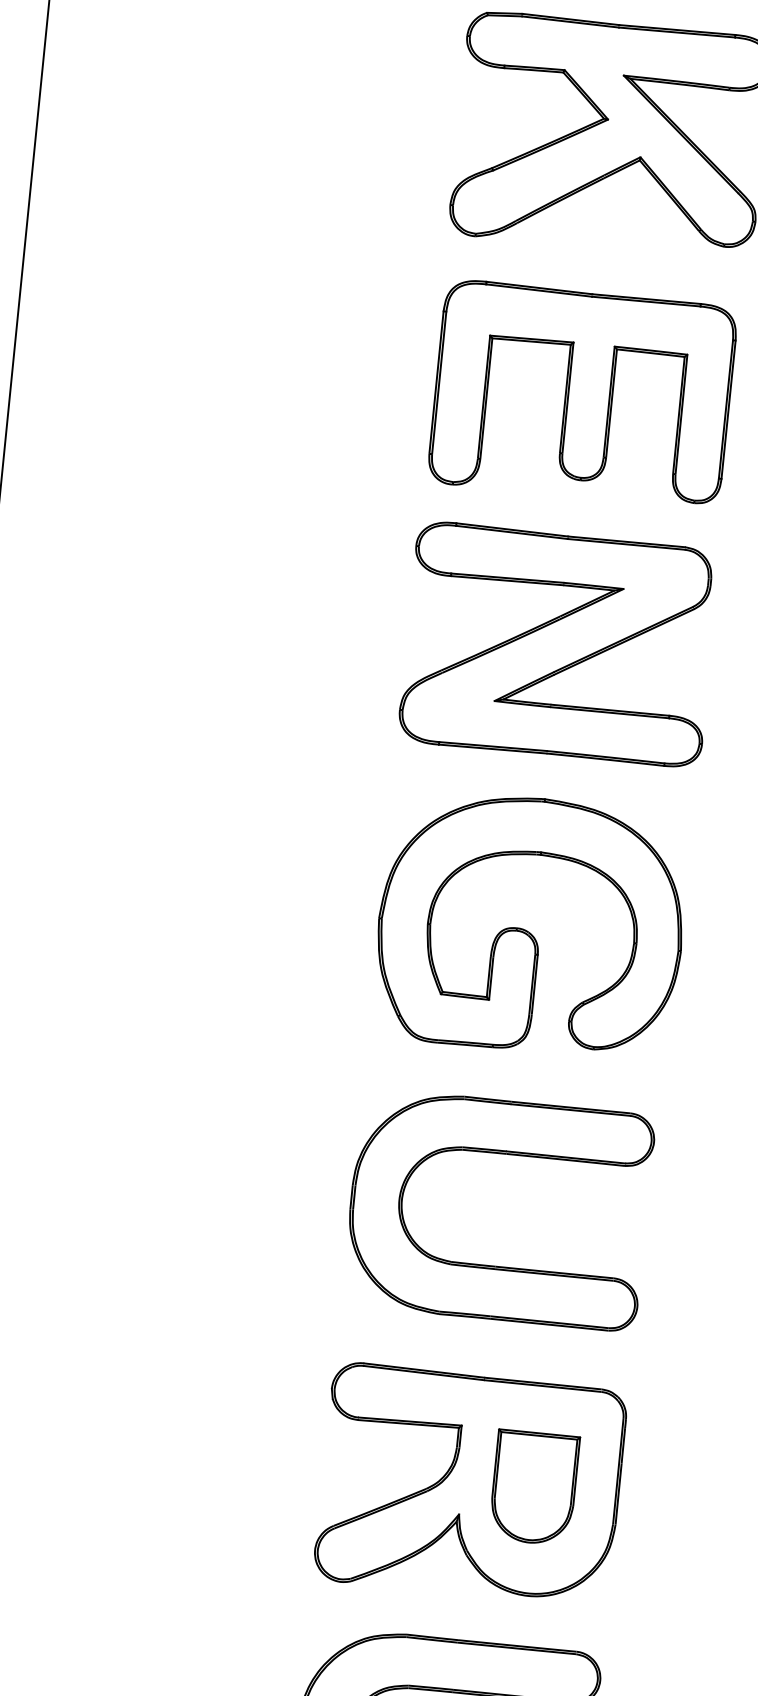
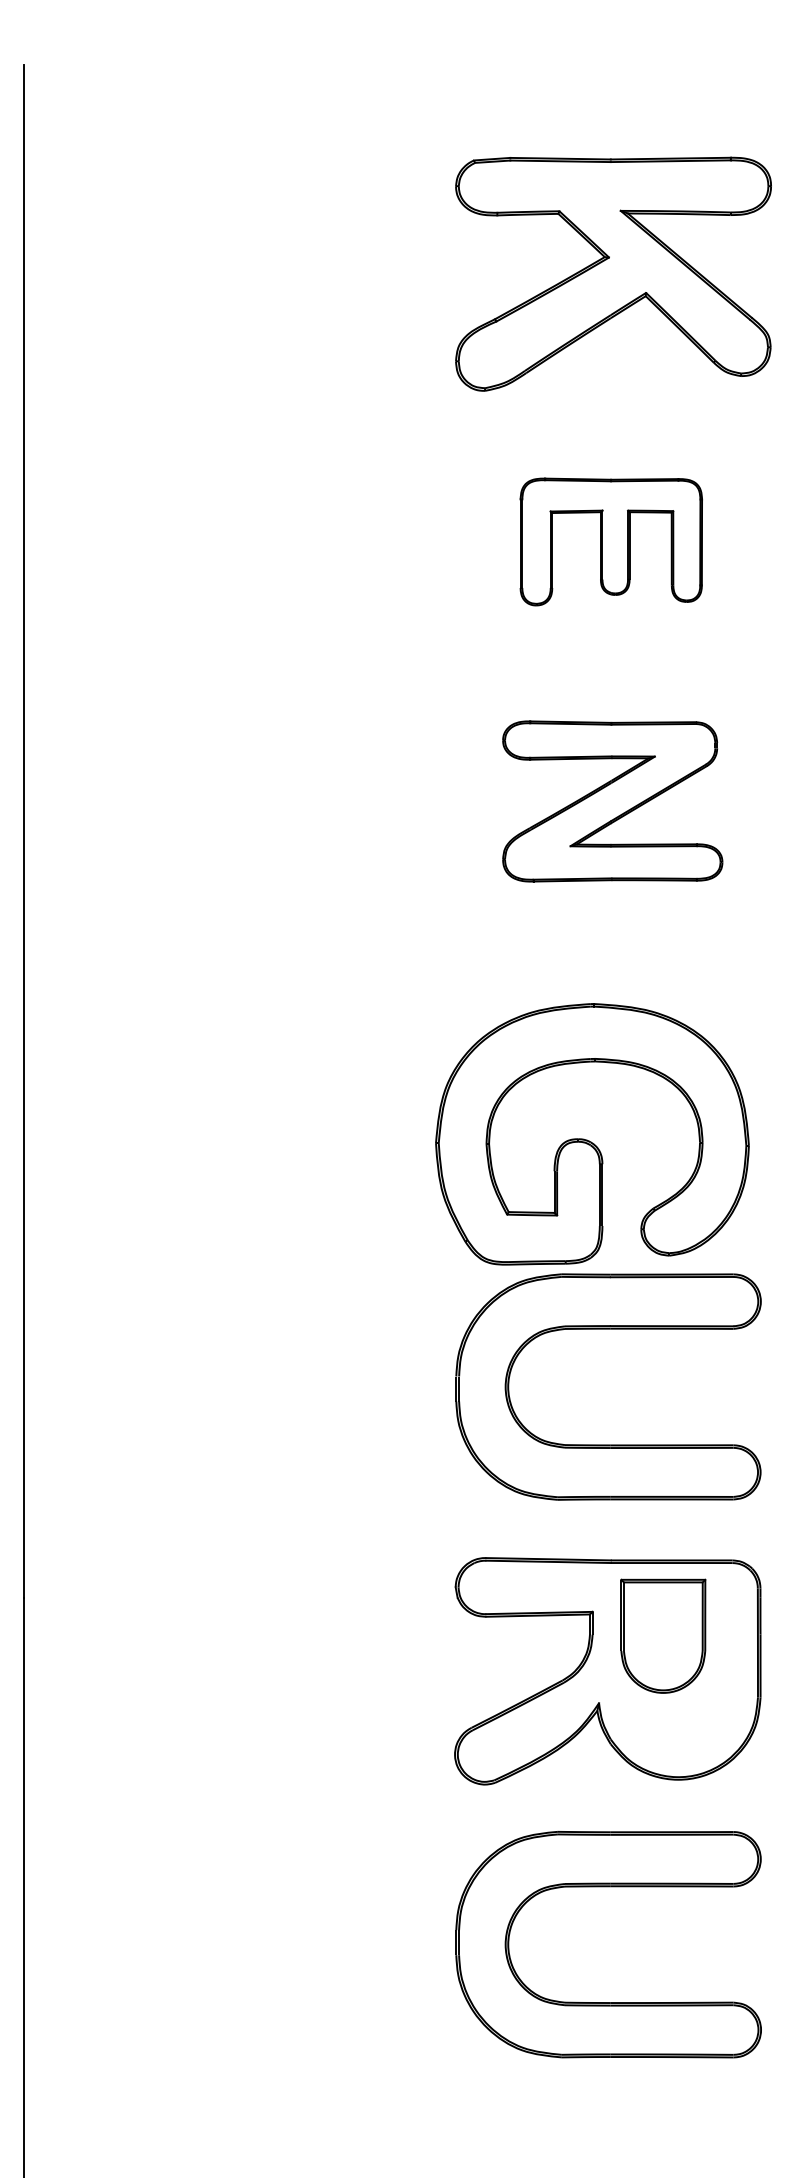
part: (583, 393) -> (611, 541), size x0.6
part: (559, 645) -> (612, 801), size x0.7
part: (527, 930) -> (589, 1140), moved
part: (534, 1487) -> (663, 1635), moved

